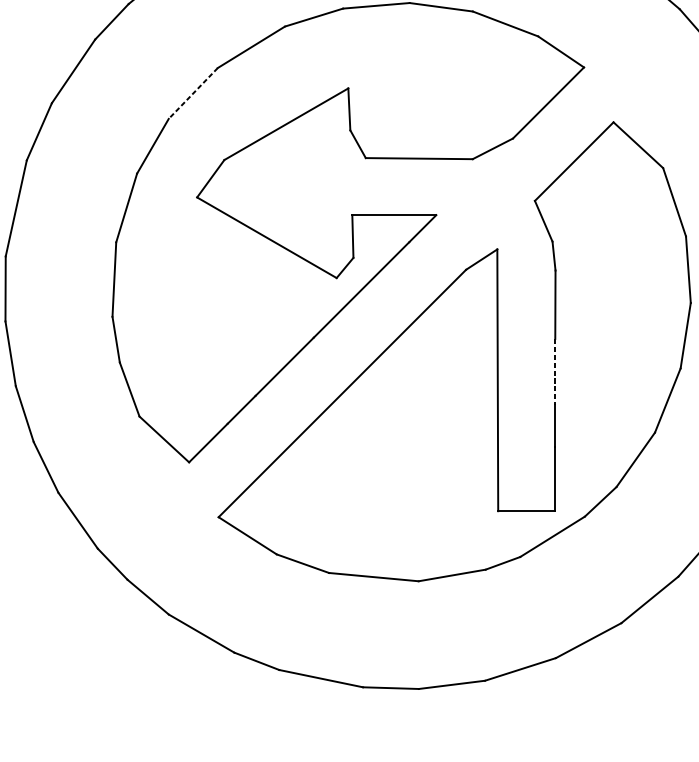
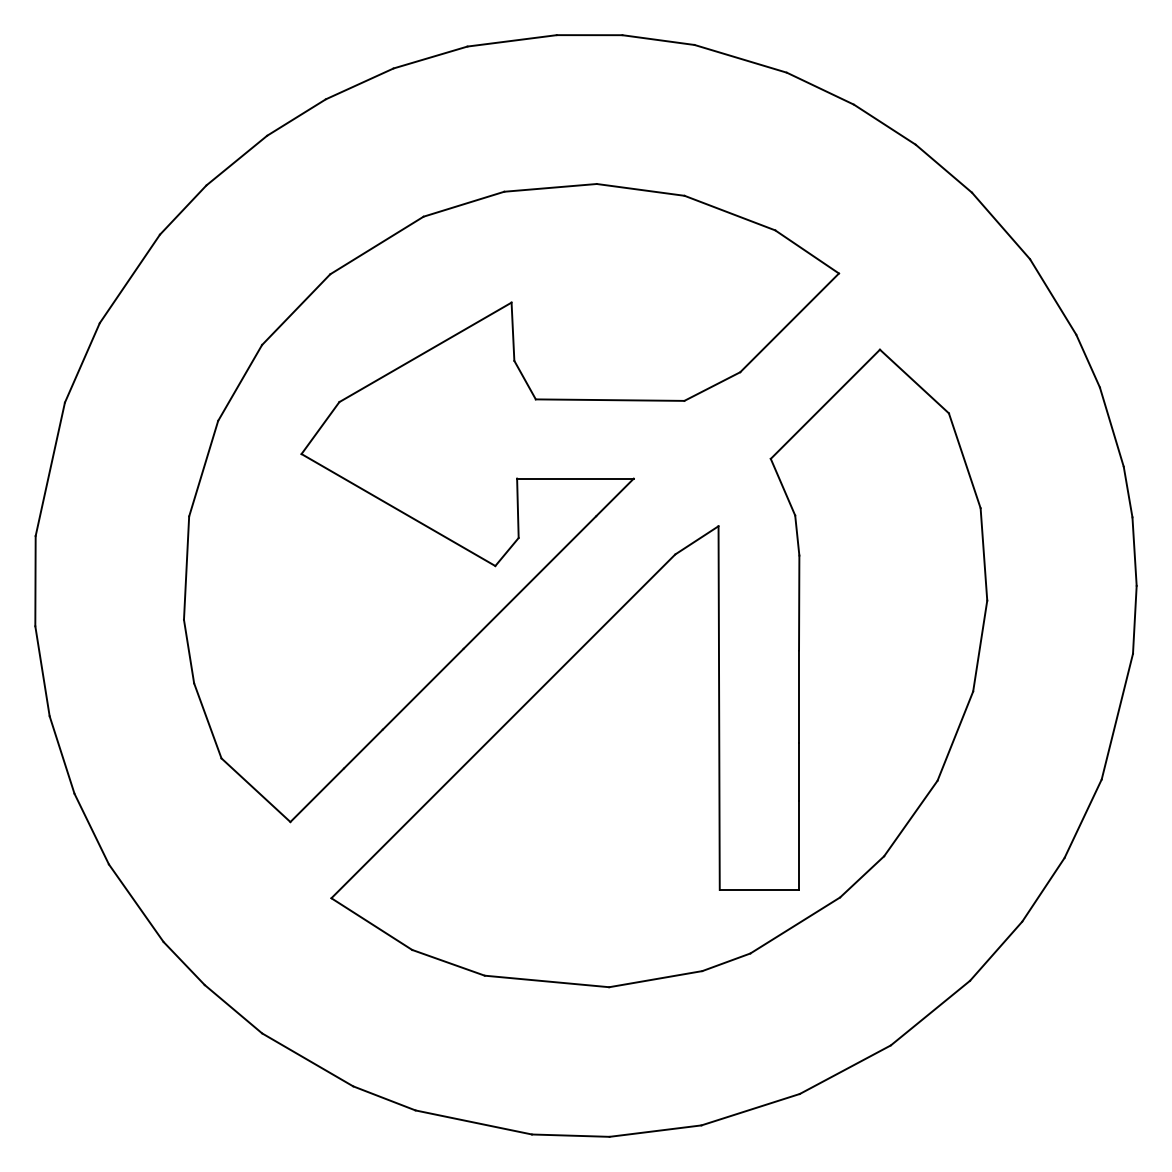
line: (192, 94) -> (295, 310), dashed -> solid
line: (555, 372) -> (799, 697), dashed -> solid

